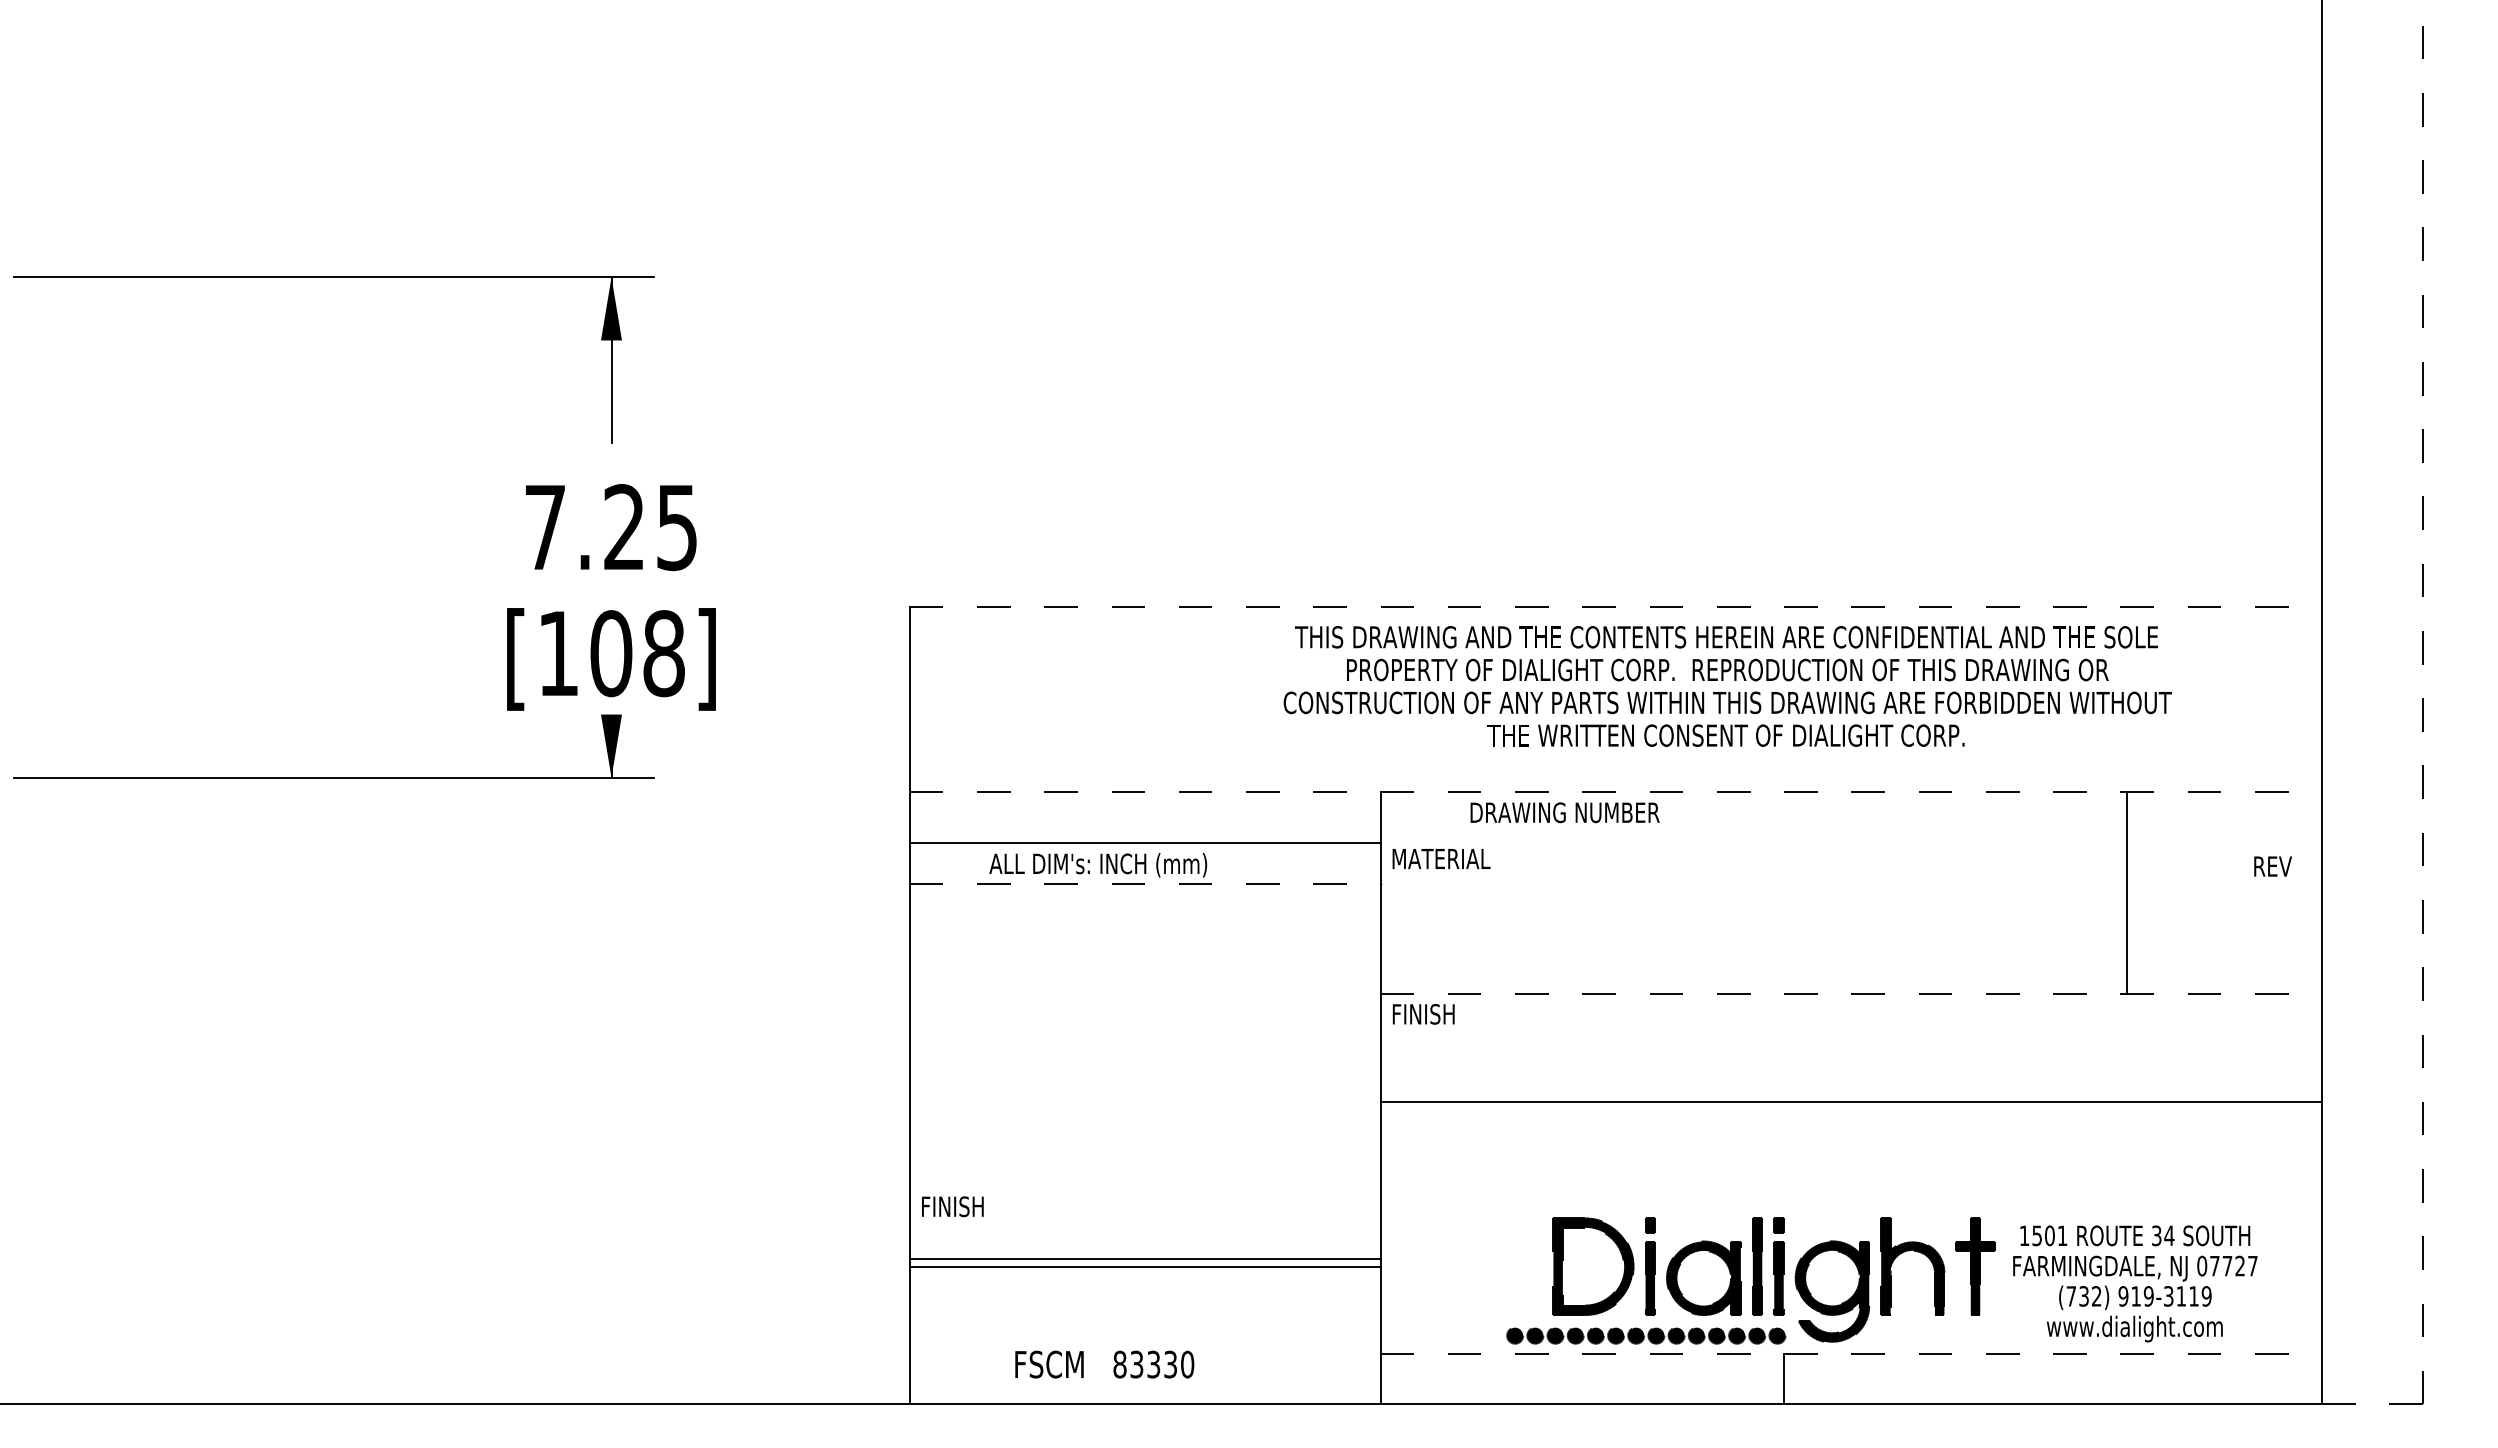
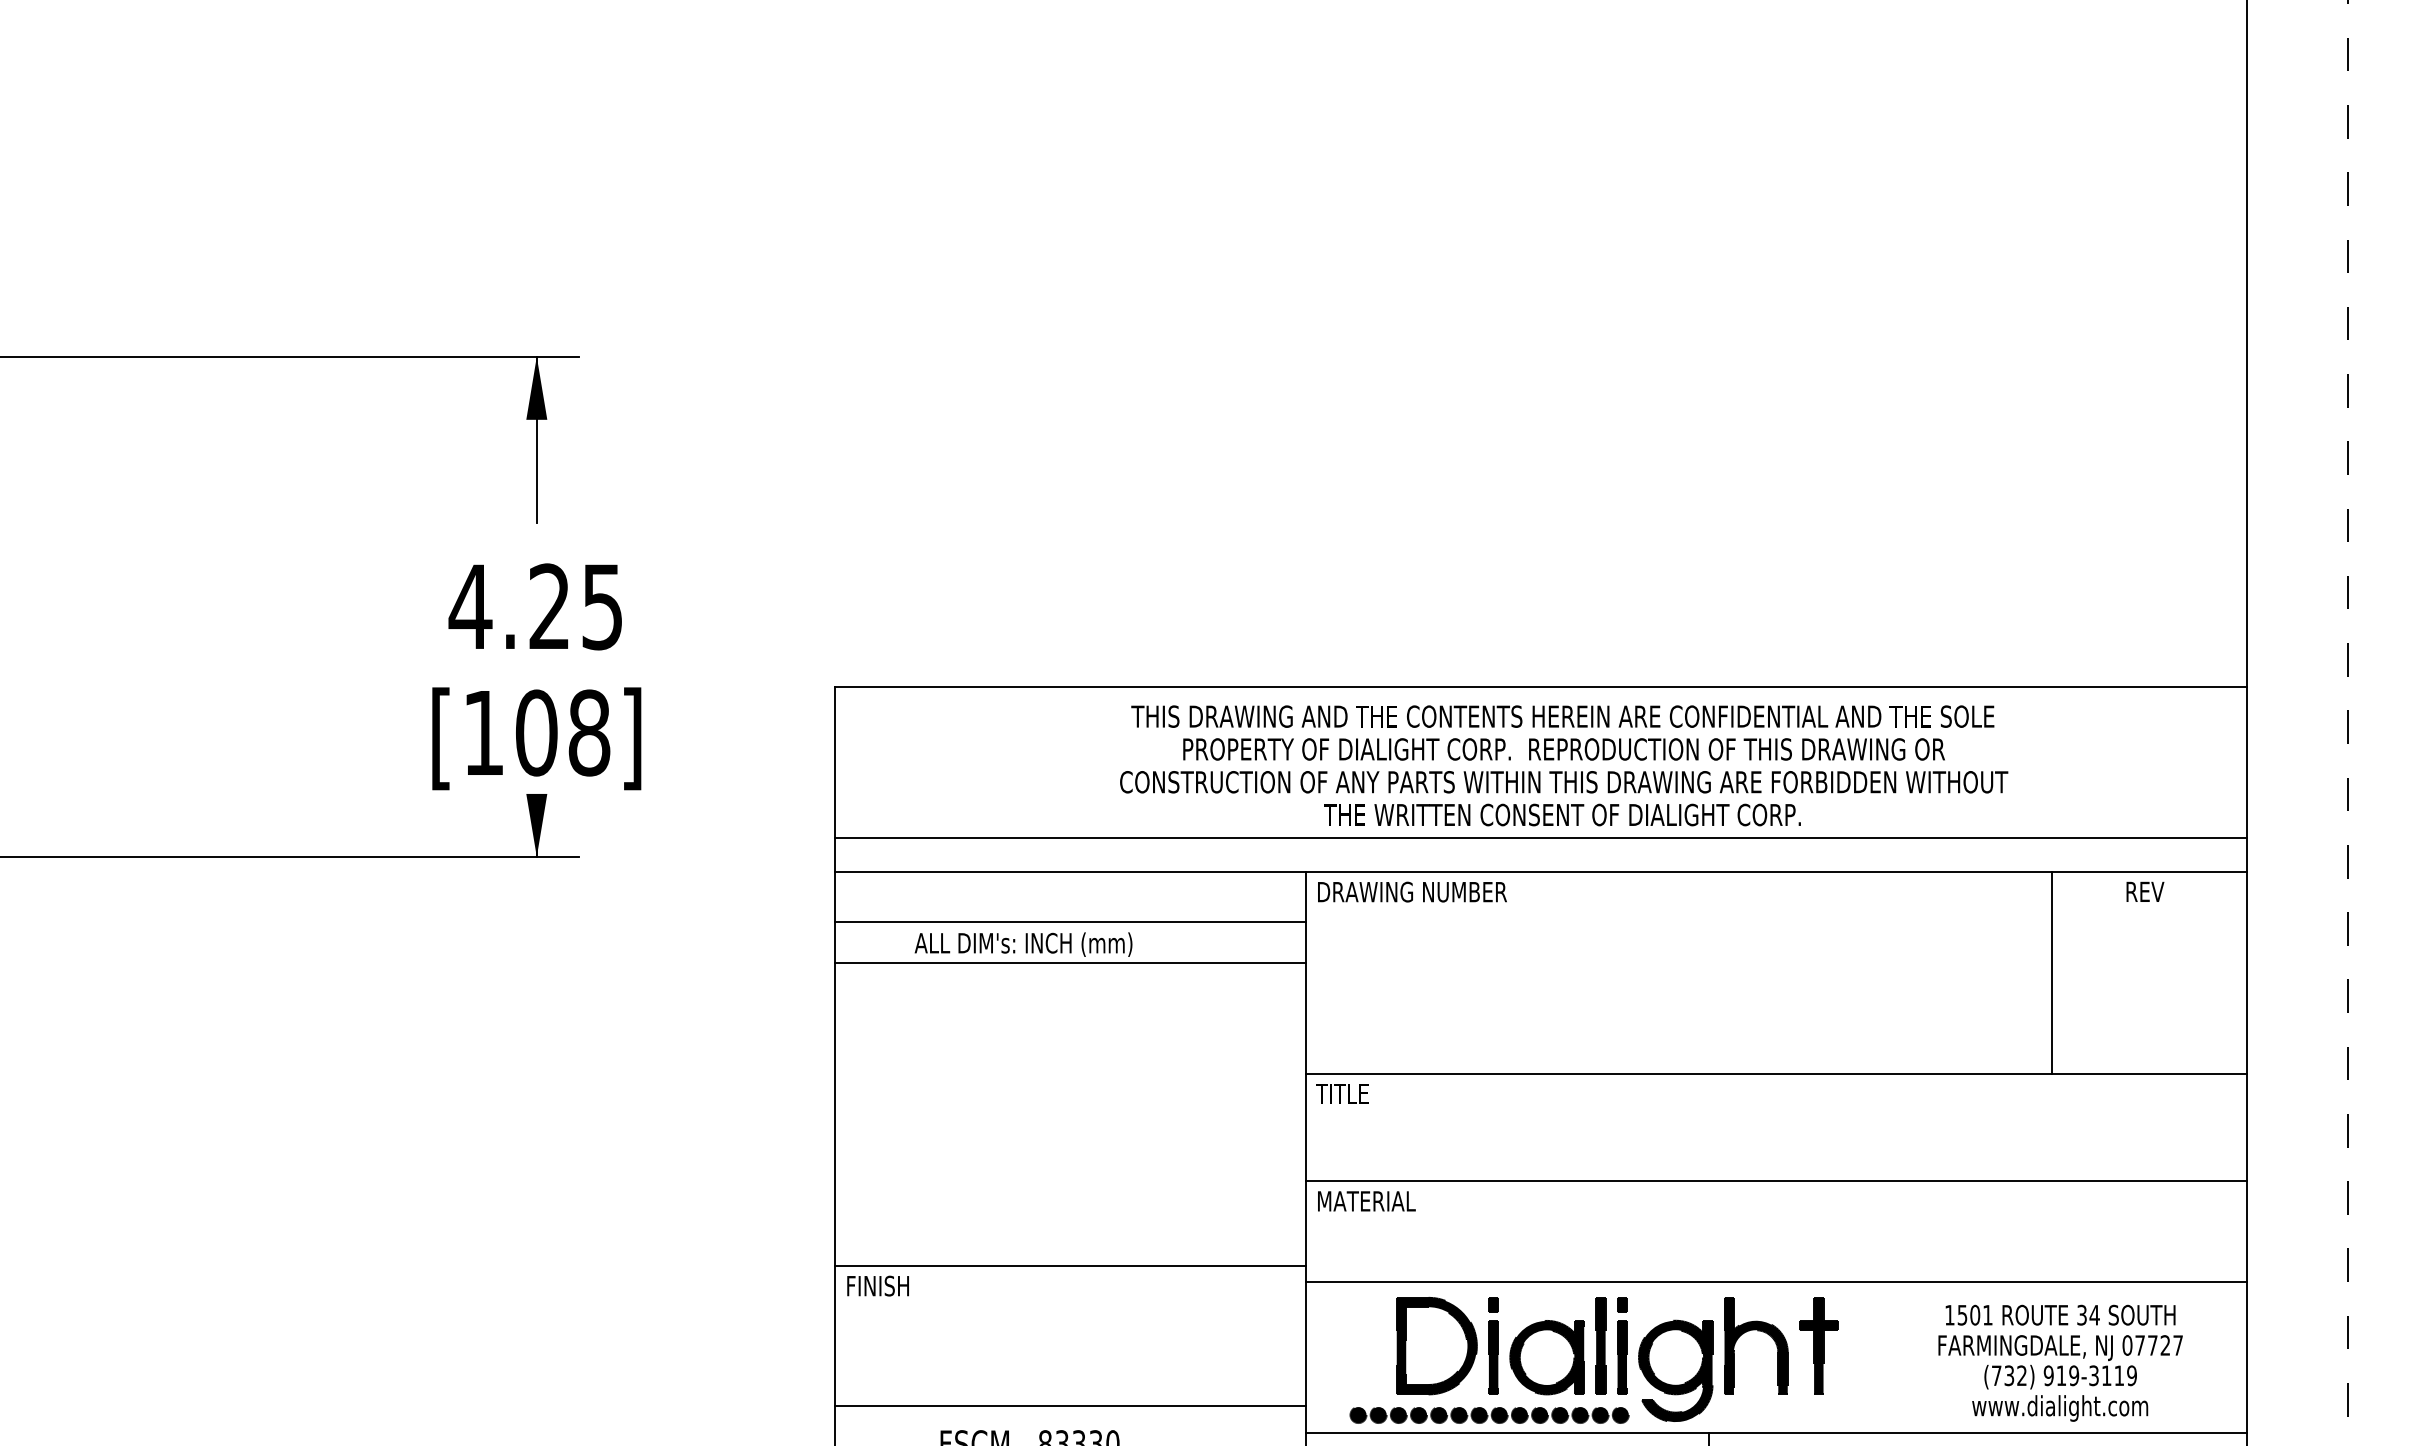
text: (545, 527) -> (470, 606), 7.25 -> 4.25
line: (1616, 607) -> (1541, 686), dashed -> solid
text: (1727, 686) -> (1563, 765), moved
line: (1615, 758) -> (1540, 837), added
line: (1616, 792) -> (1541, 871), dashed -> solid
text: (1564, 812) -> (1411, 891), moved
text: (1441, 858) -> (1366, 1200), moved
text: (2272, 866) -> (2144, 891), moved
line: (1145, 883) -> (1070, 962), dashed -> solid
line: (1851, 994) -> (1776, 1073), dashed -> solid
text: (1422, 1014) -> (1347, 1093), FINISH -> TITLE
line: (1851, 1202) -> (1776, 1281), added
line: (1144, 1258) -> (1069, 1265), moved
line: (1144, 1267) -> (1069, 1406), moved
part: (1750, 1280) -> (1593, 1359), moved
line: (1851, 1353) -> (1776, 1432), dashed -> solid

